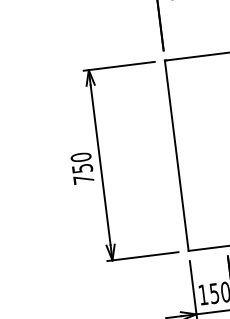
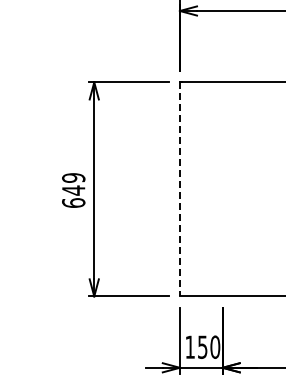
line: (176, 155) -> (179, 189), solid -> dashed
text: (82, 168) -> (73, 190), 750 -> 649

